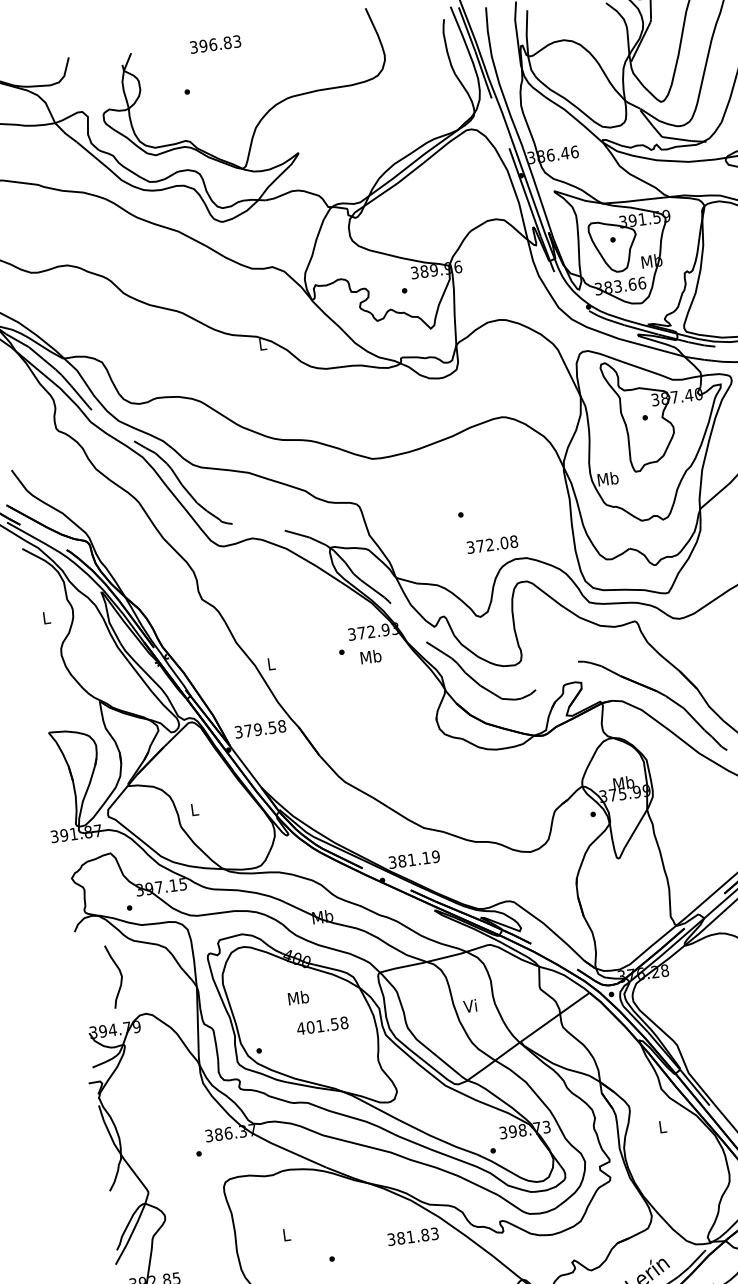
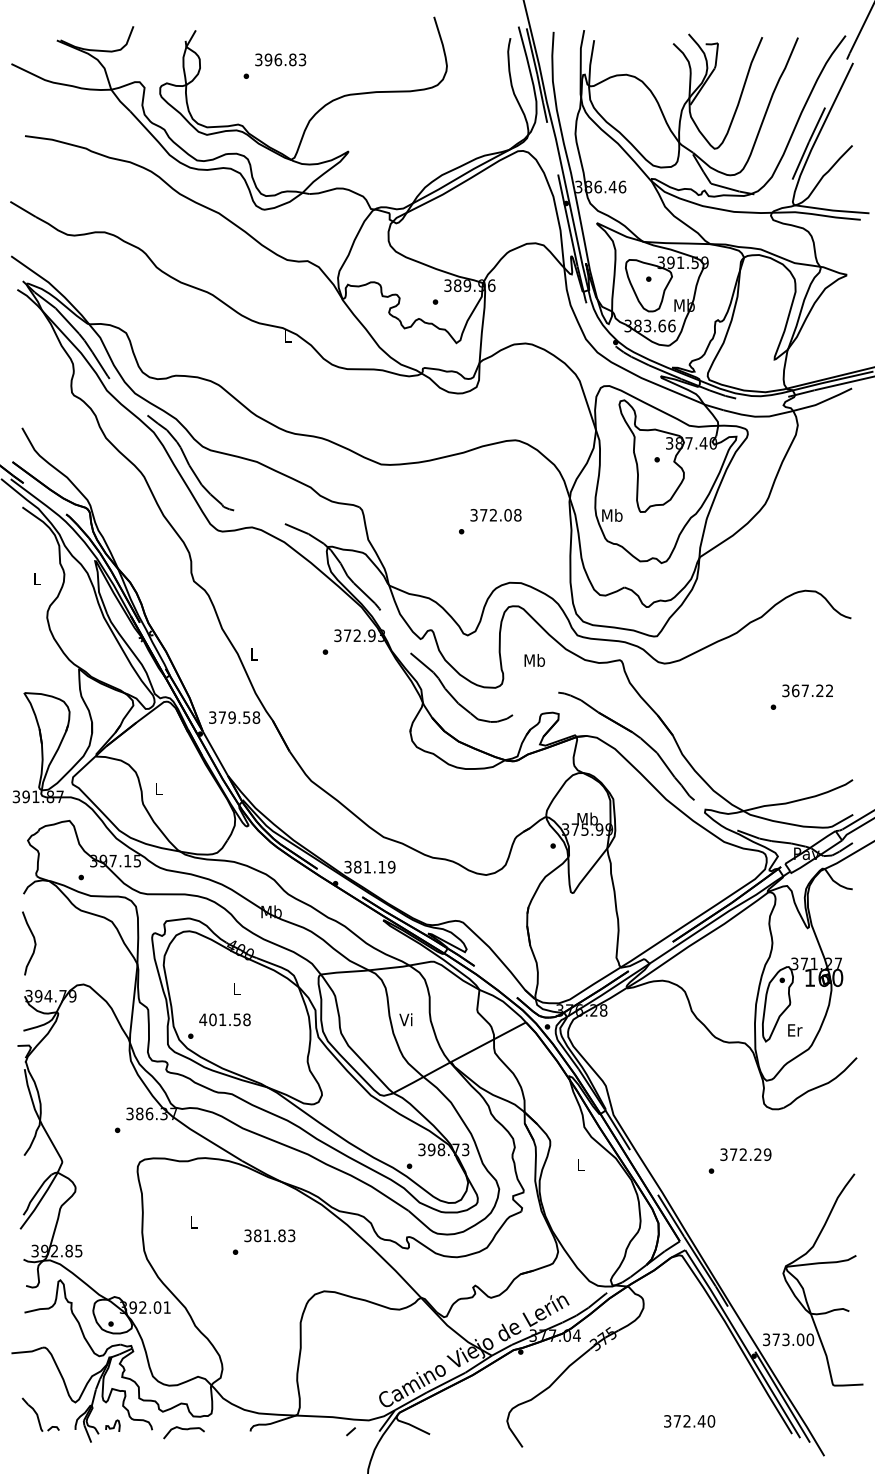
text: (215, 44) -> (280, 59), moved
text: (491, 544) -> (495, 515), moved
text: (370, 656) -> (534, 660), moved
curve: (119, 972) -> (33, 940), moved
text: (298, 997) -> (236, 988), Mb -> L
text: (322, 1025) -> (224, 1019), moved
text: (412, 1236) -> (269, 1235), moved

